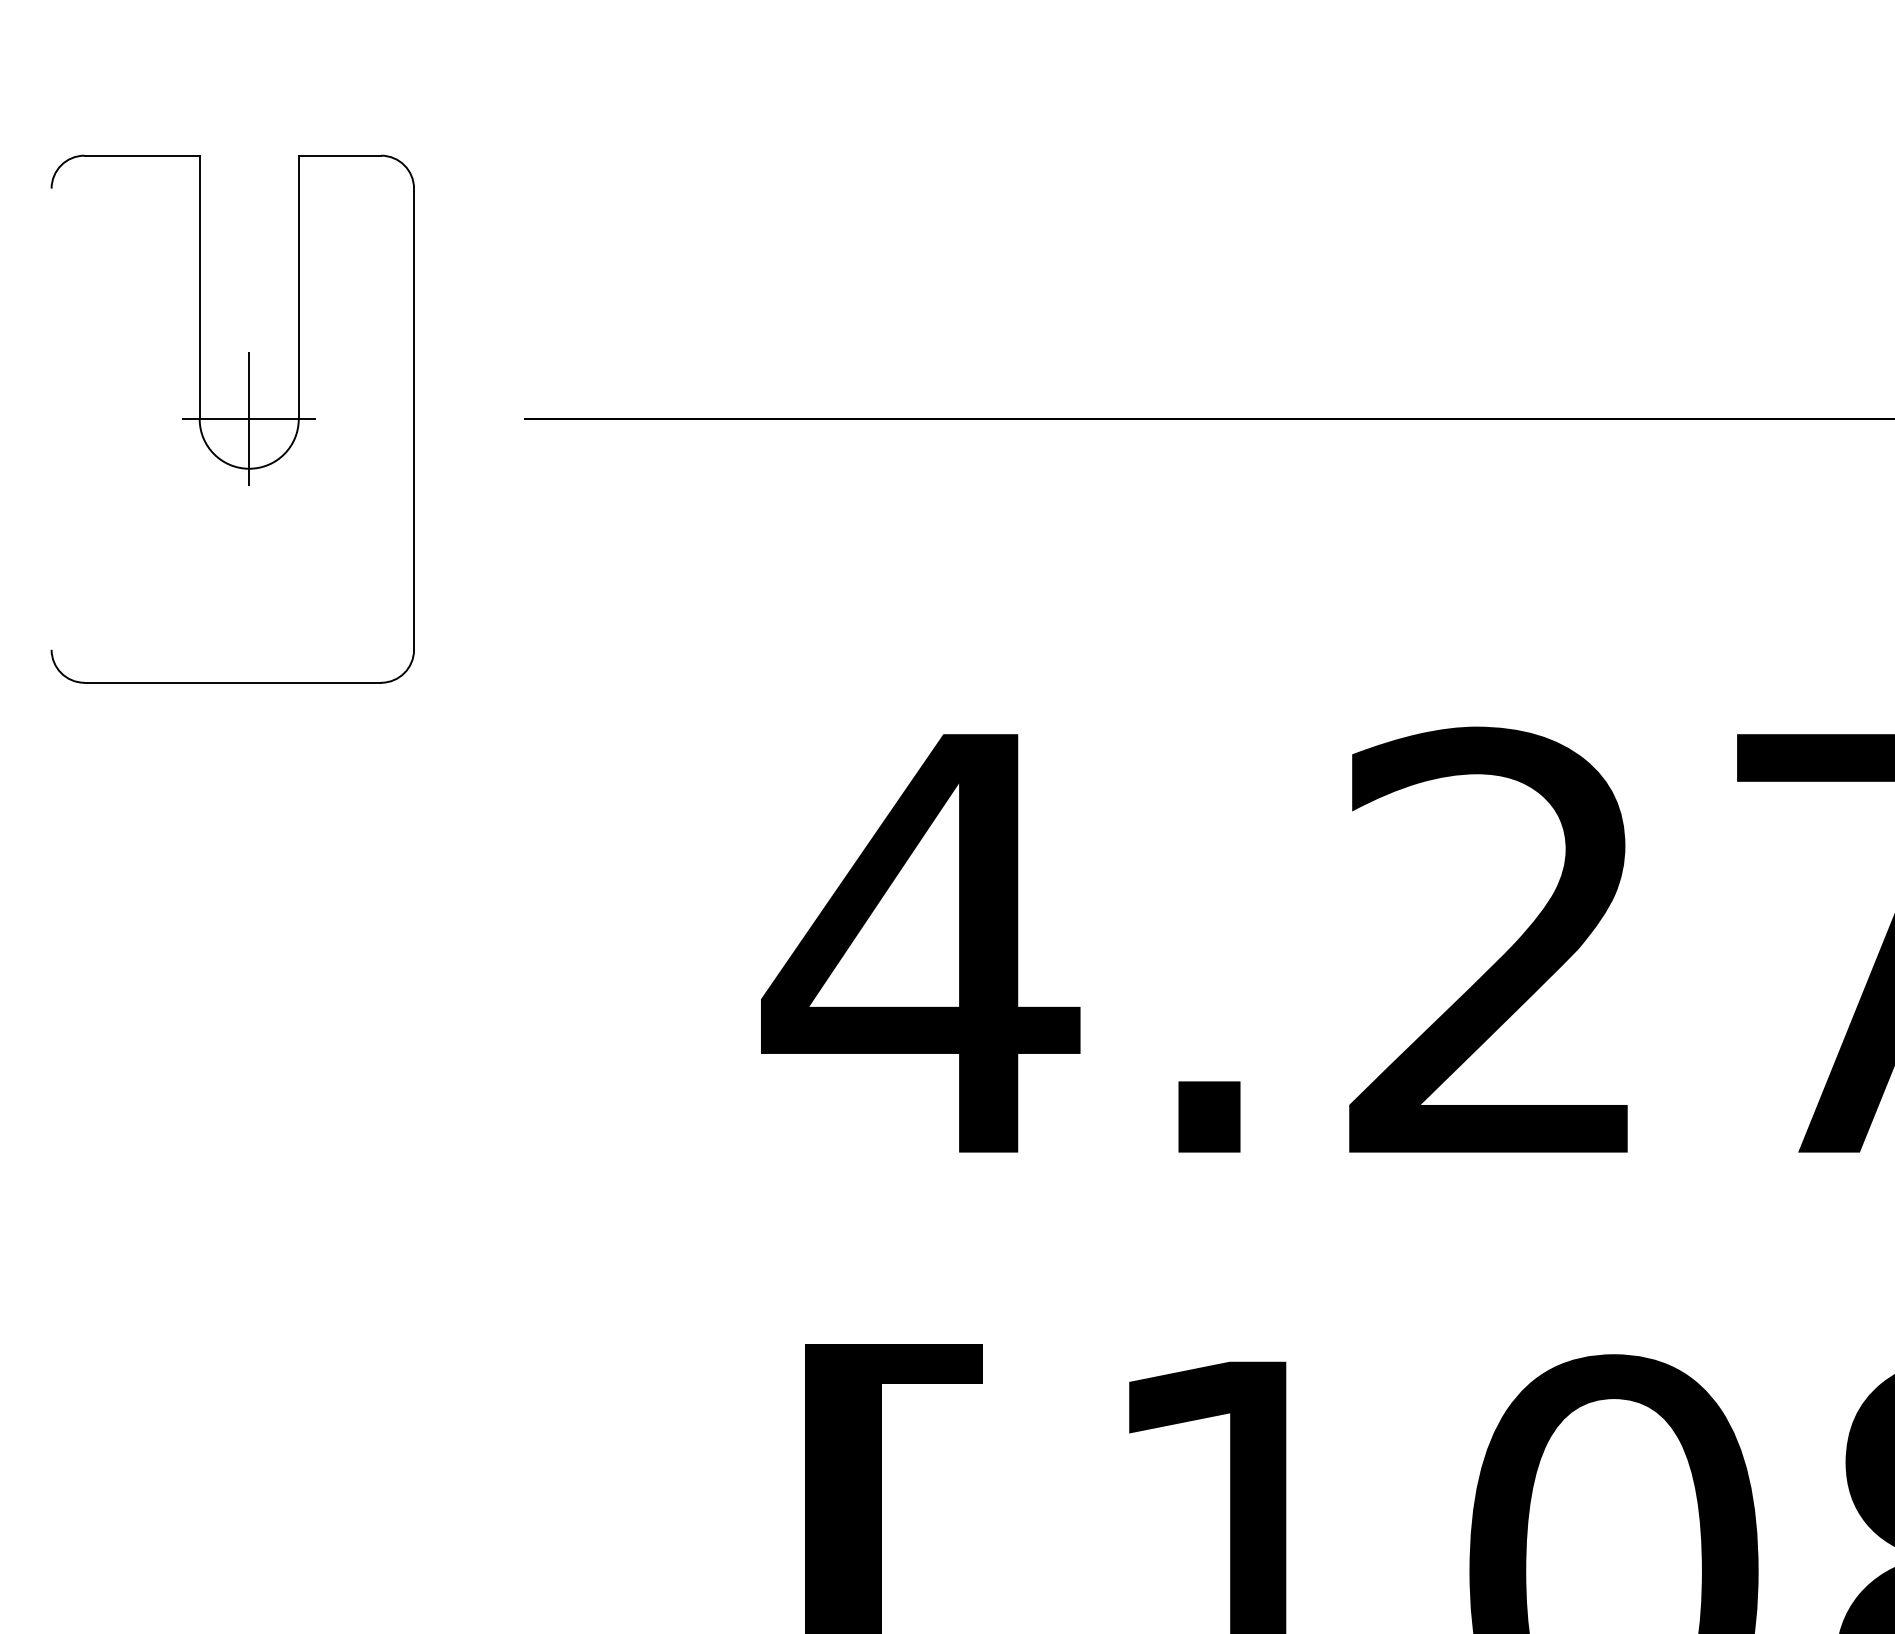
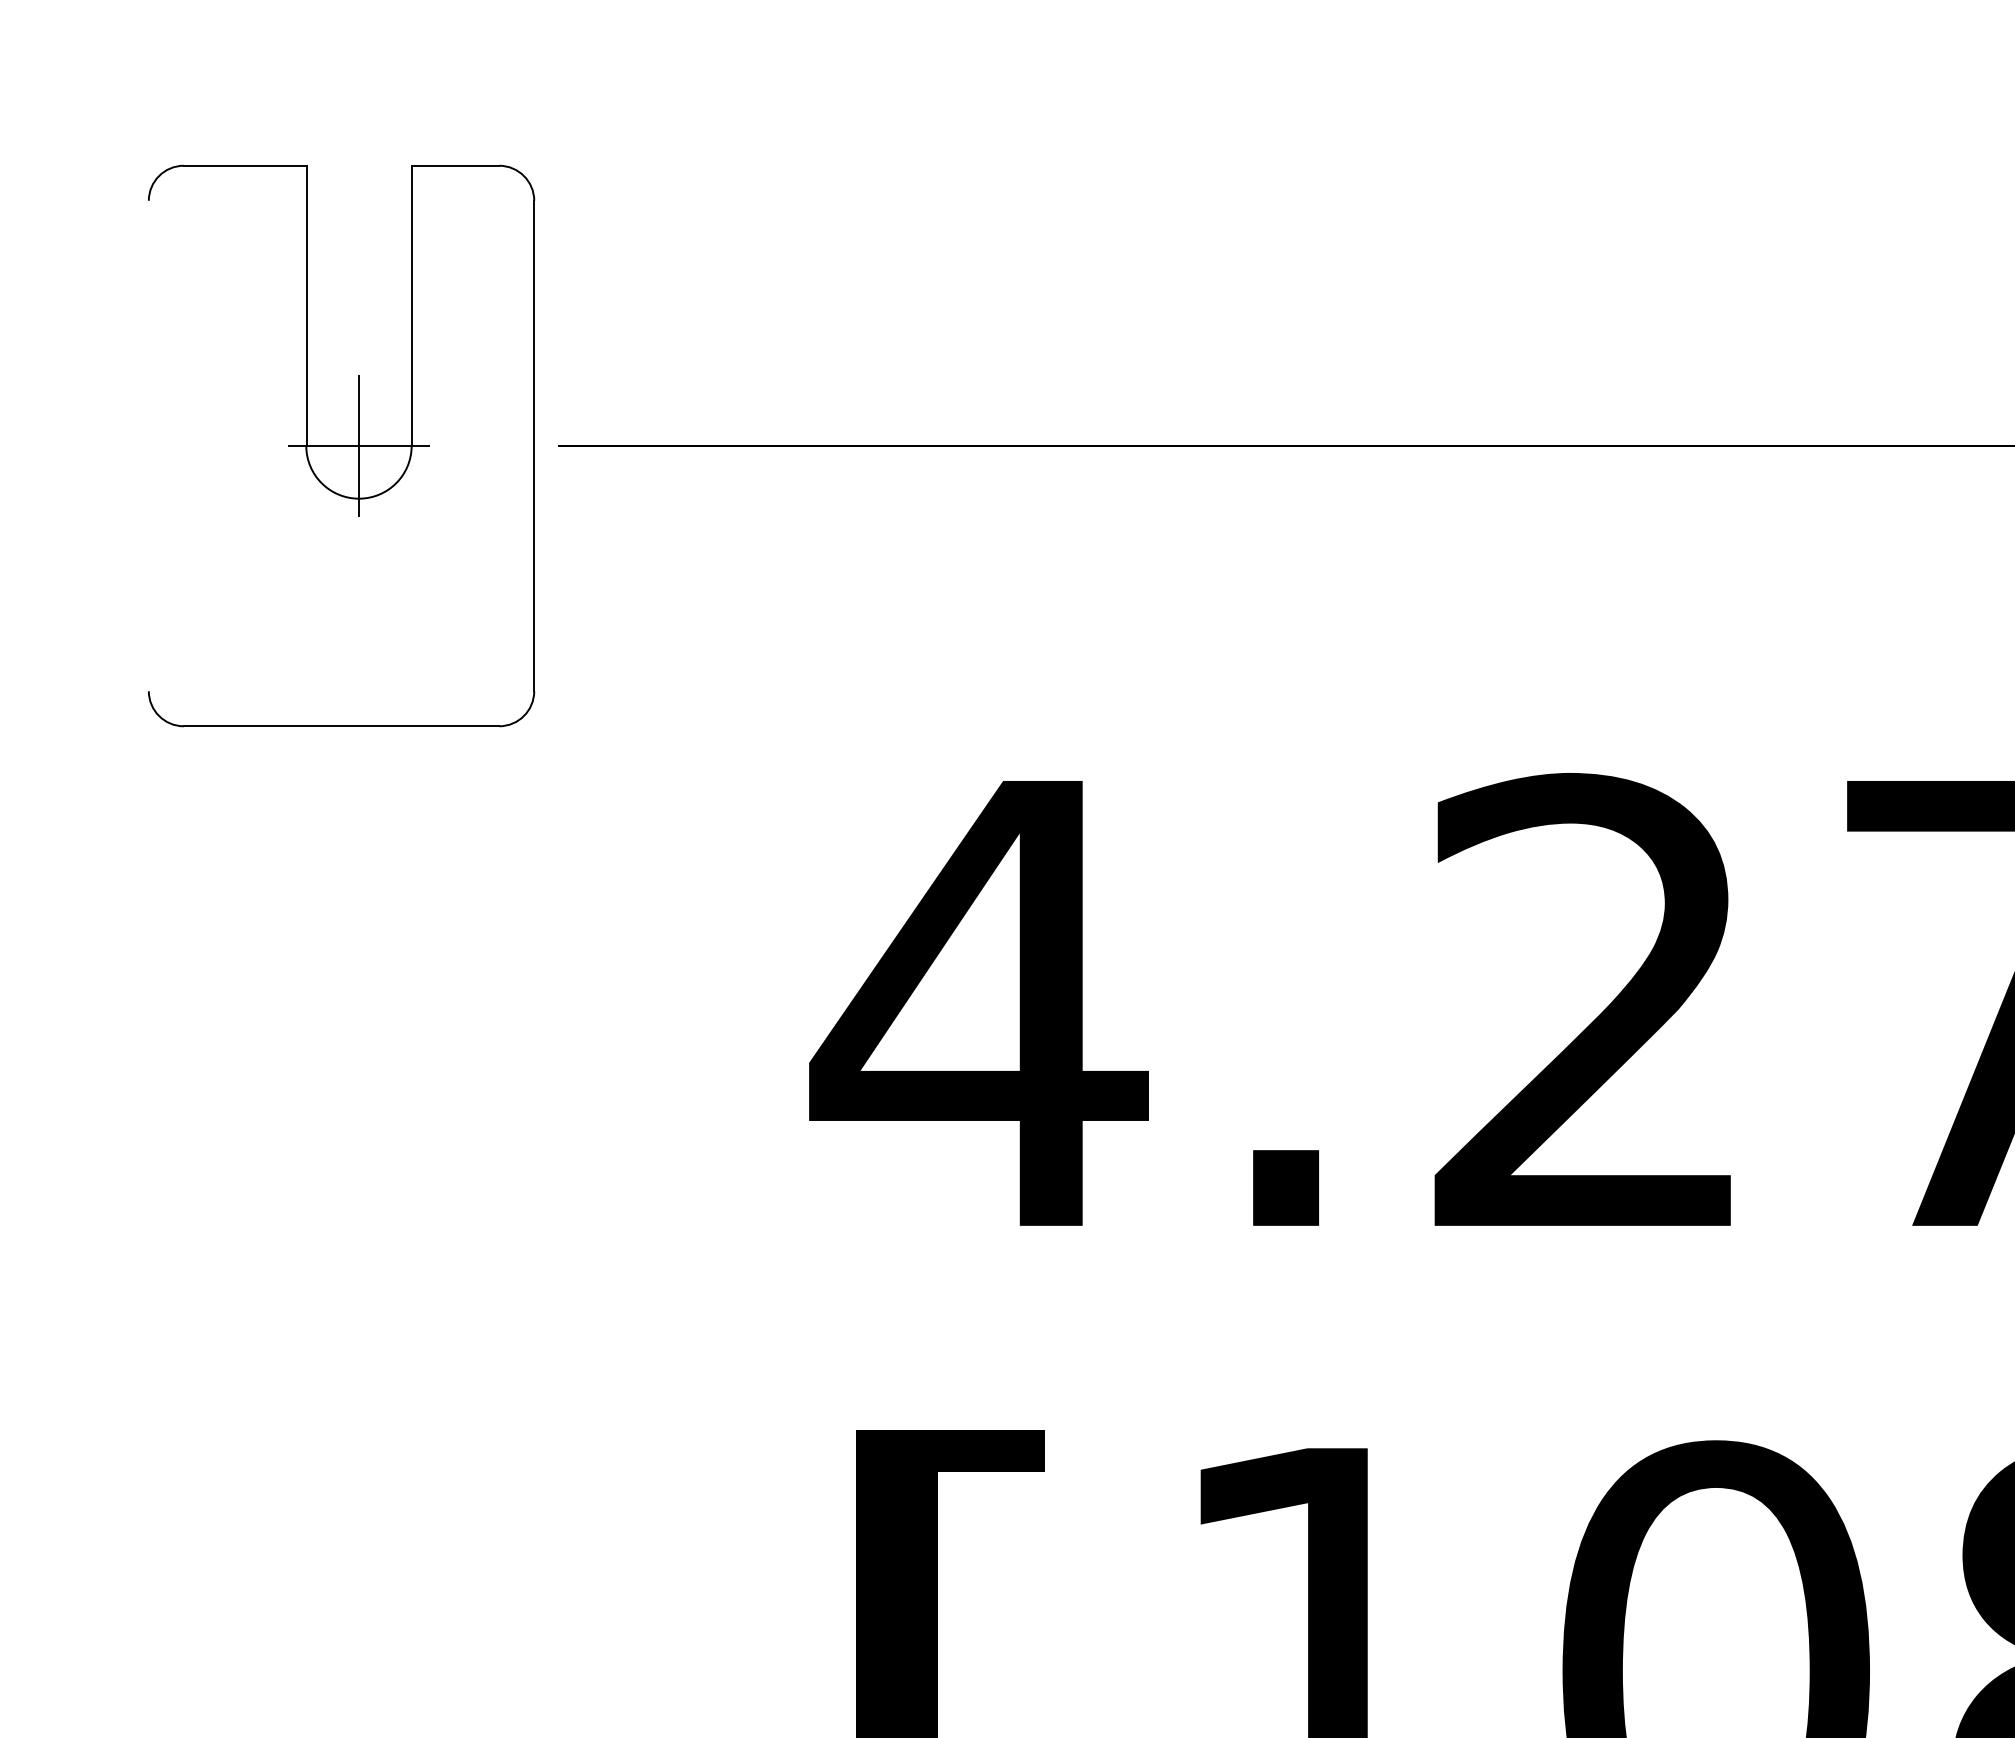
part: (232, 418) -> (341, 445), moved

